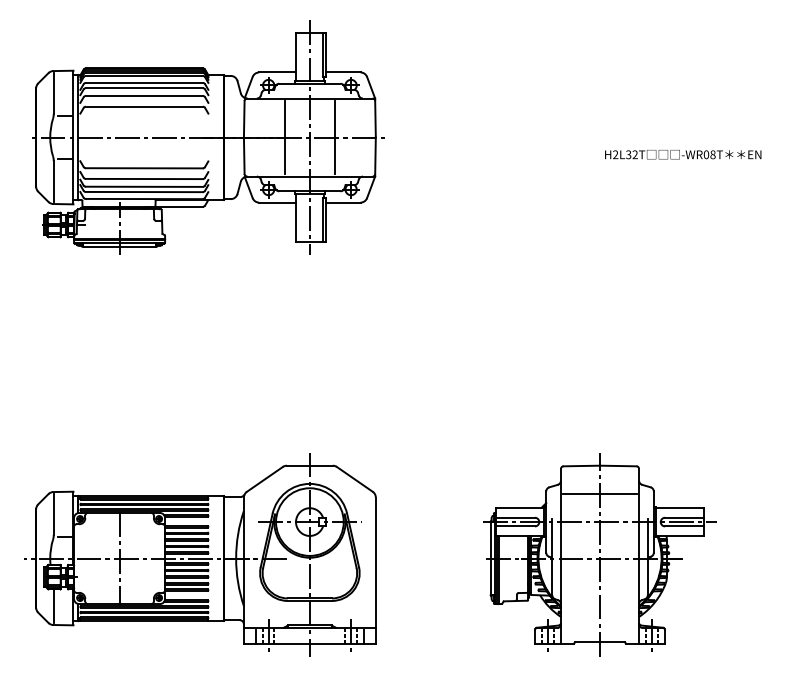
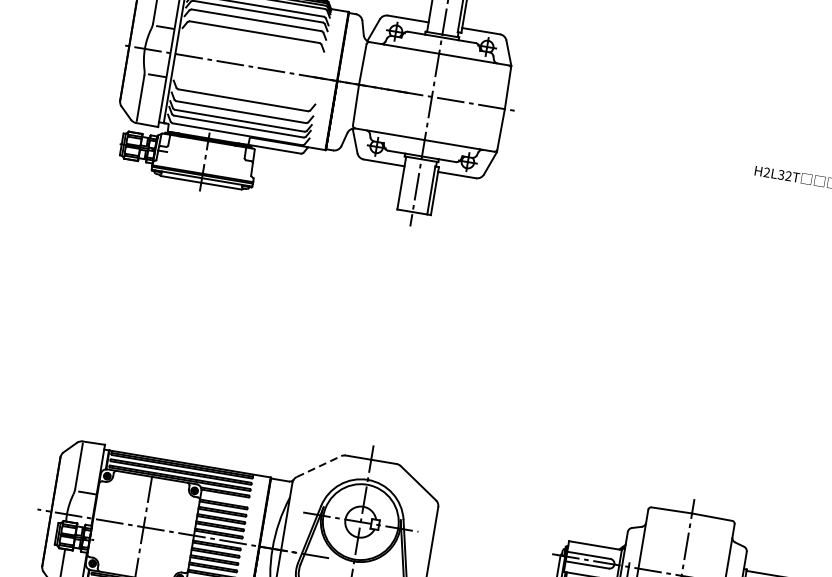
line: (284, 137) -> (403, 92), removed
line: (335, 137) -> (460, 101), removed
line: (264, 479) -> (318, 466), solid -> dashed
line: (599, 493) -> (686, 544), removed

